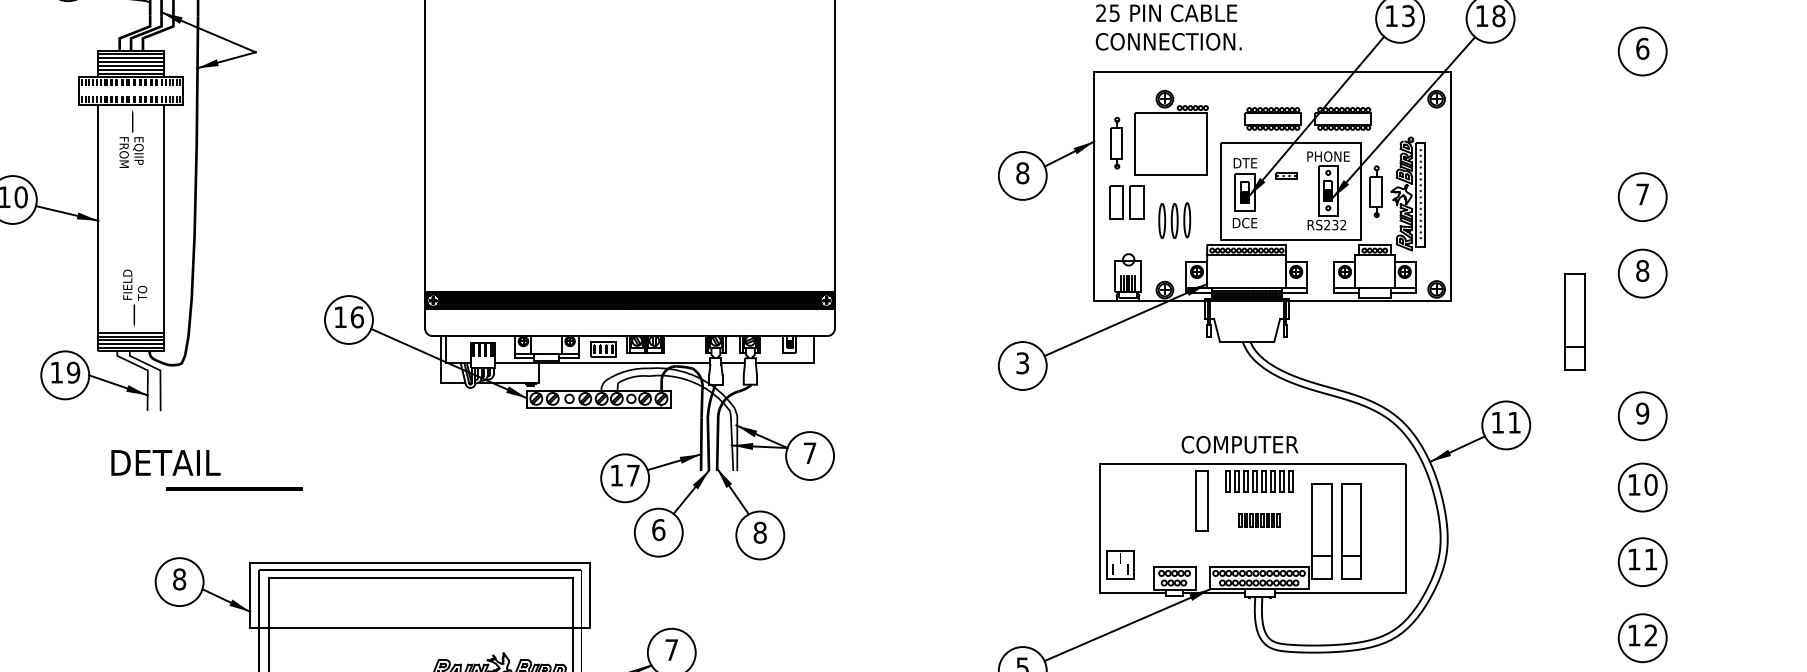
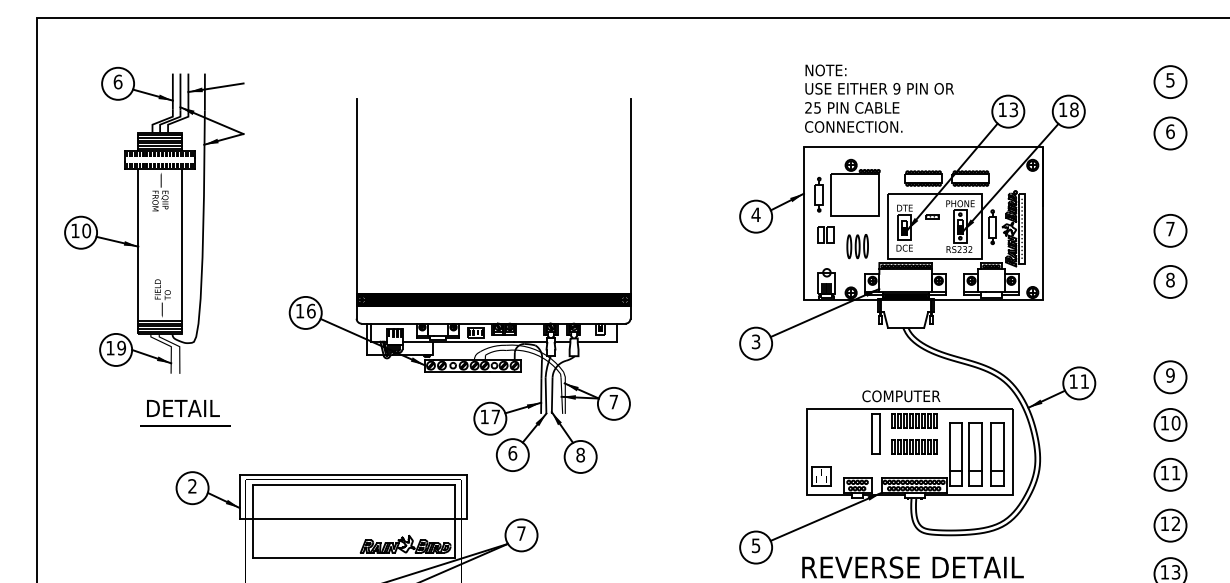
text: (1021, 172) -> (755, 214), 8 -> 4
part: (1126, 202) -> (825, 234), size x0.71
part: (1575, 322) -> (997, 454), moved
line: (234, 488) -> (185, 425), moved
part: (1259, 519) -> (914, 446), size x1.67
text: (179, 579) -> (192, 486), 8 -> 2

